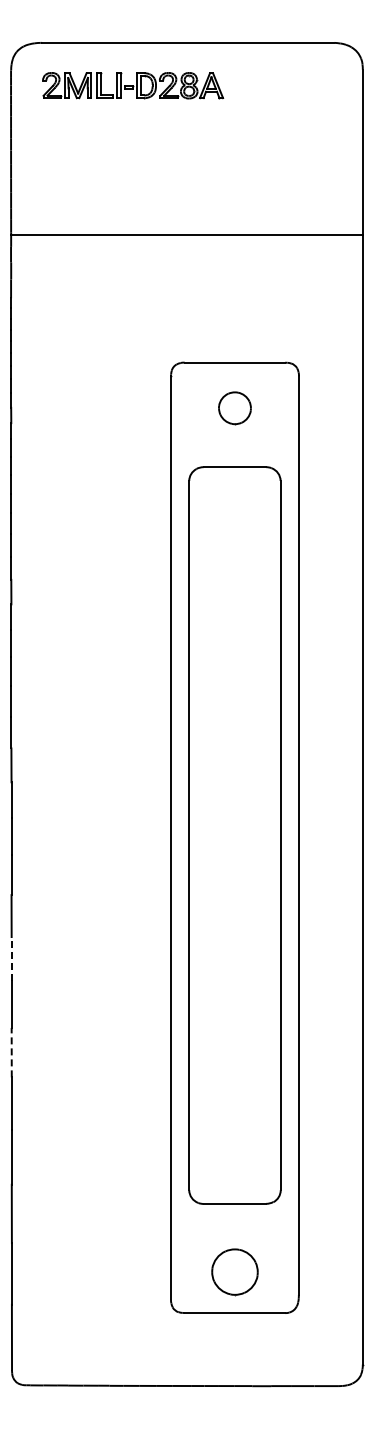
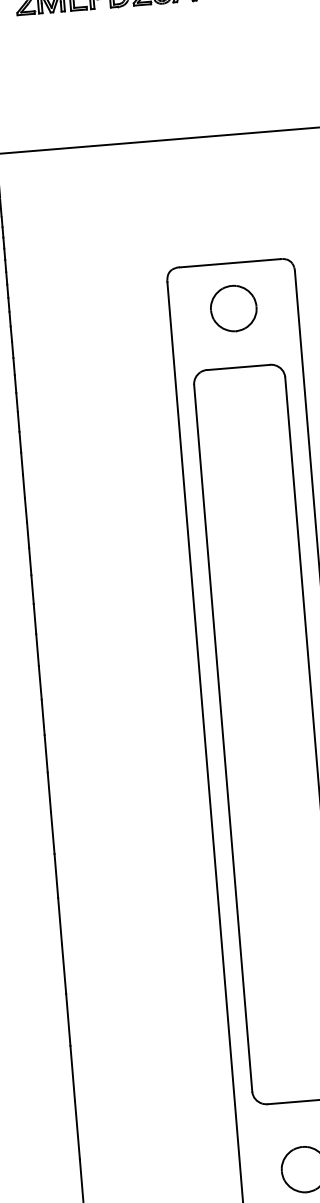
part: (234, 408) -> (233, 308), size x1.43
line: (11, 958) -> (56, 875), dashed -> solid
line: (11, 1052) -> (63, 969), dashed -> solid

